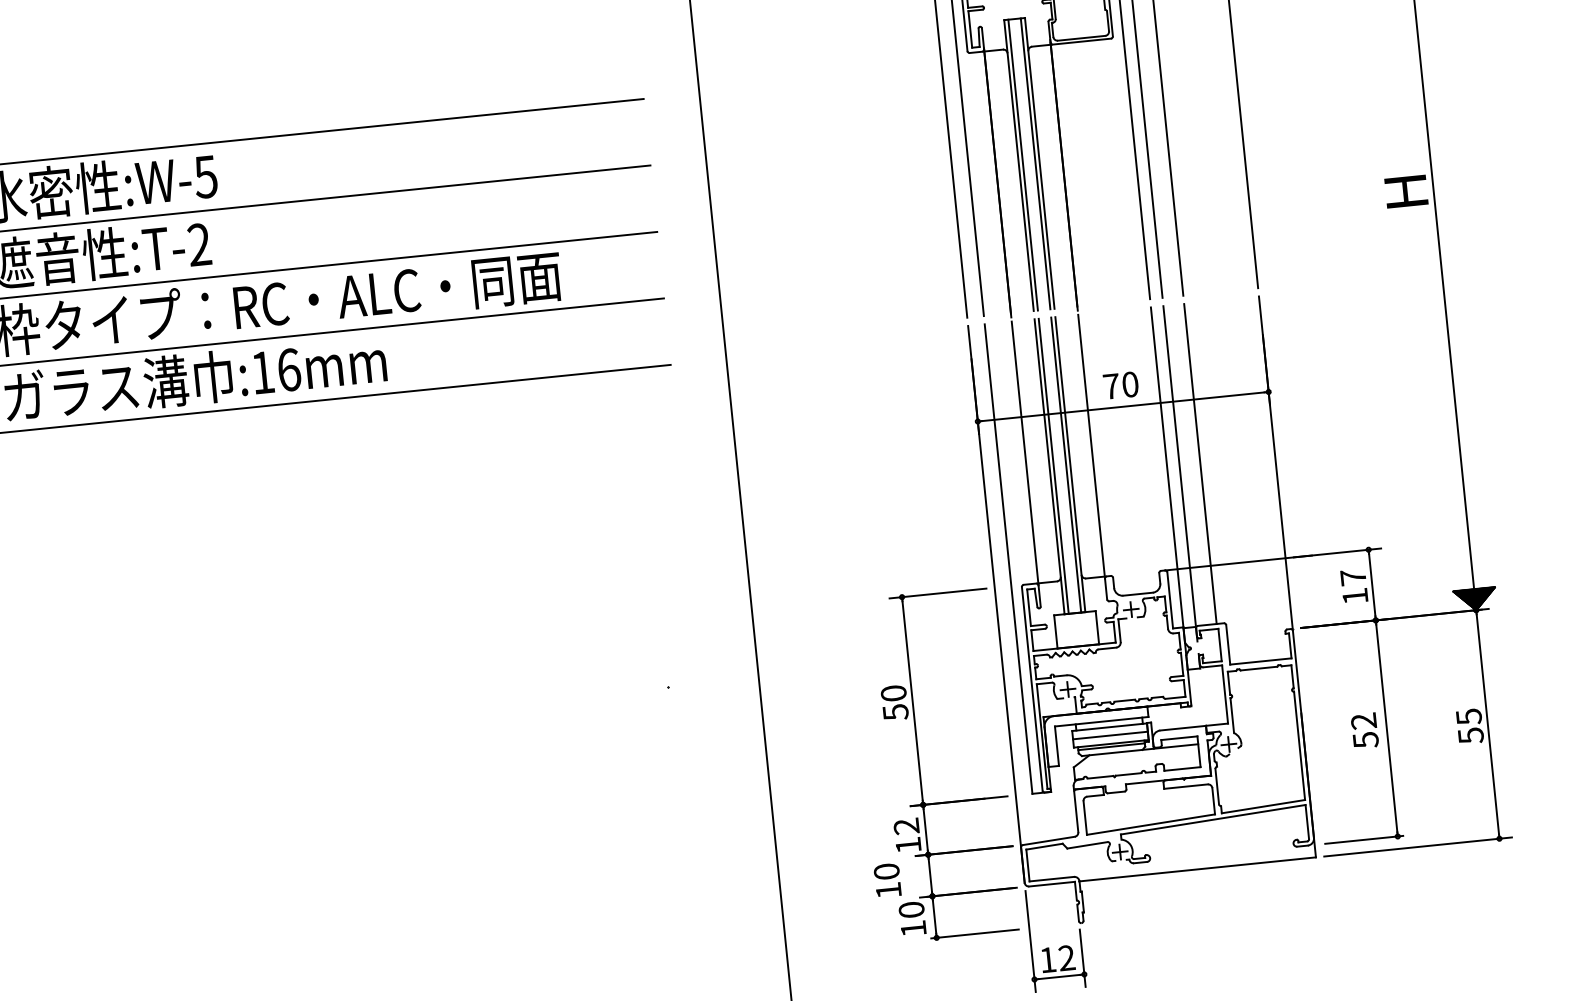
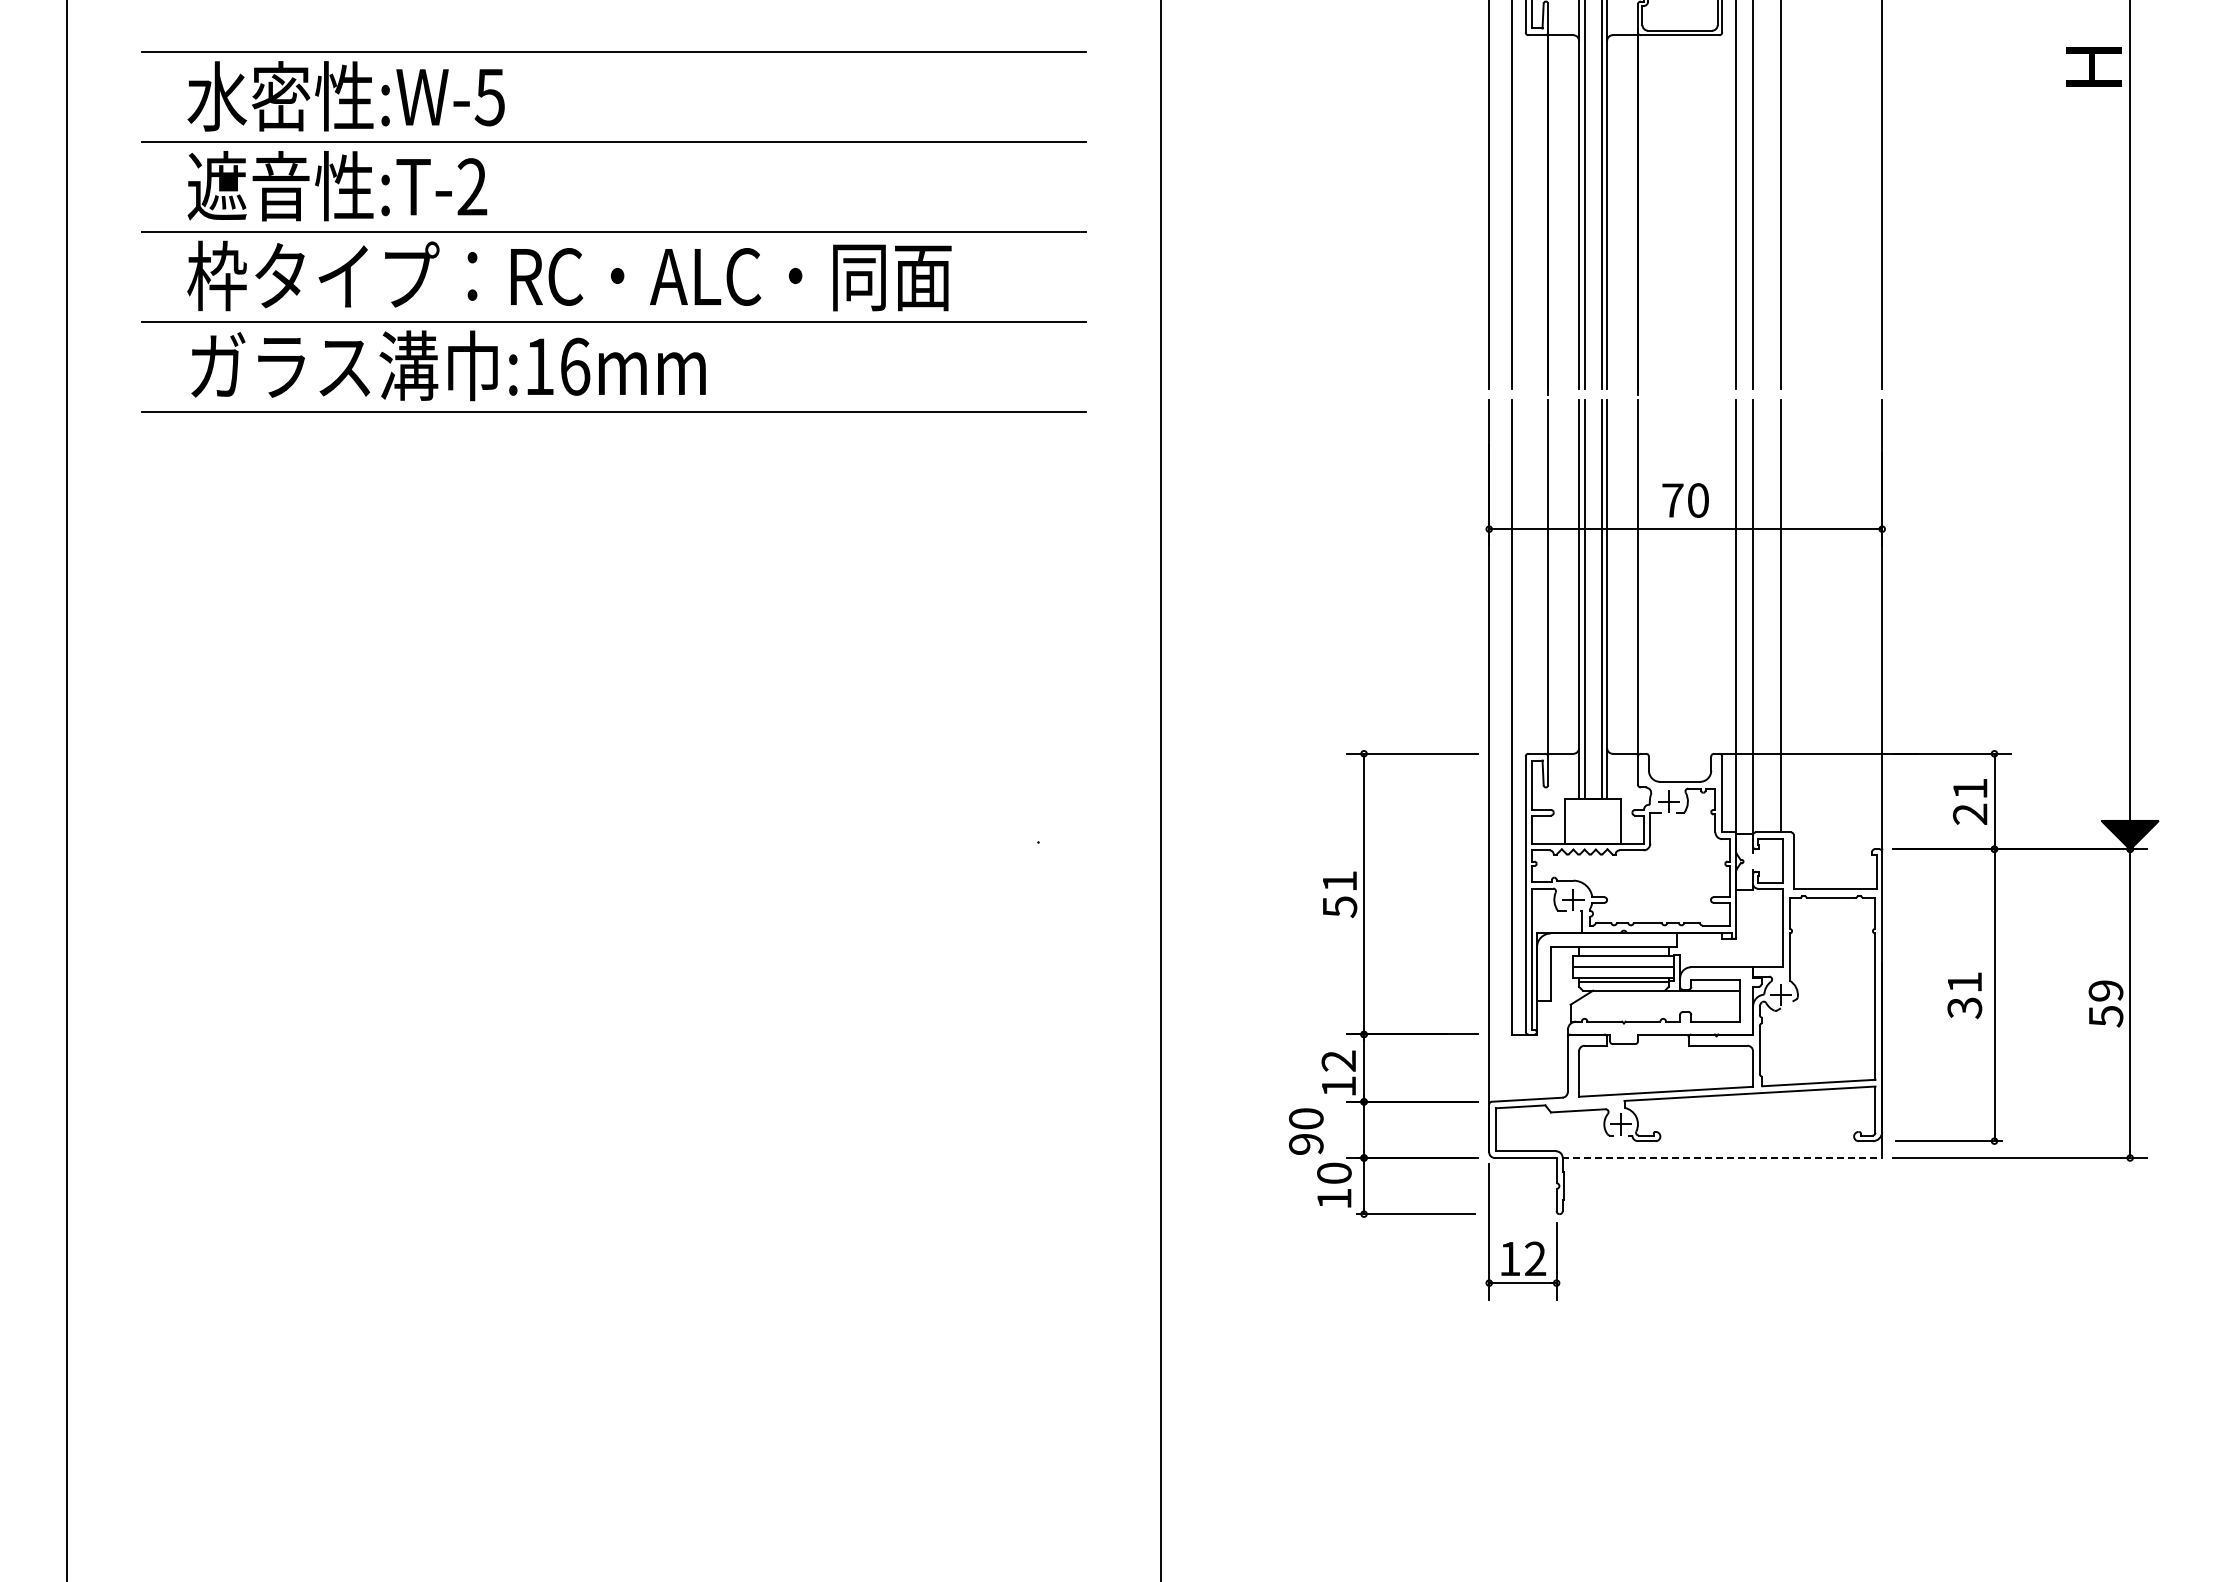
text: (1406, 191) -> (2093, 66), moved
text: (1354, 586) -> (1970, 801), 17 -> 21
text: (893, 692) -> (1339, 880), 50 -> 51
text: (1468, 716) -> (2105, 990), 55 -> 59
text: (1364, 730) -> (1964, 995), 52 -> 31
line: (1197, 869) -> (1722, 1158), solid -> dashed
text: (888, 890) -> (1306, 1144), 10 -> 90

